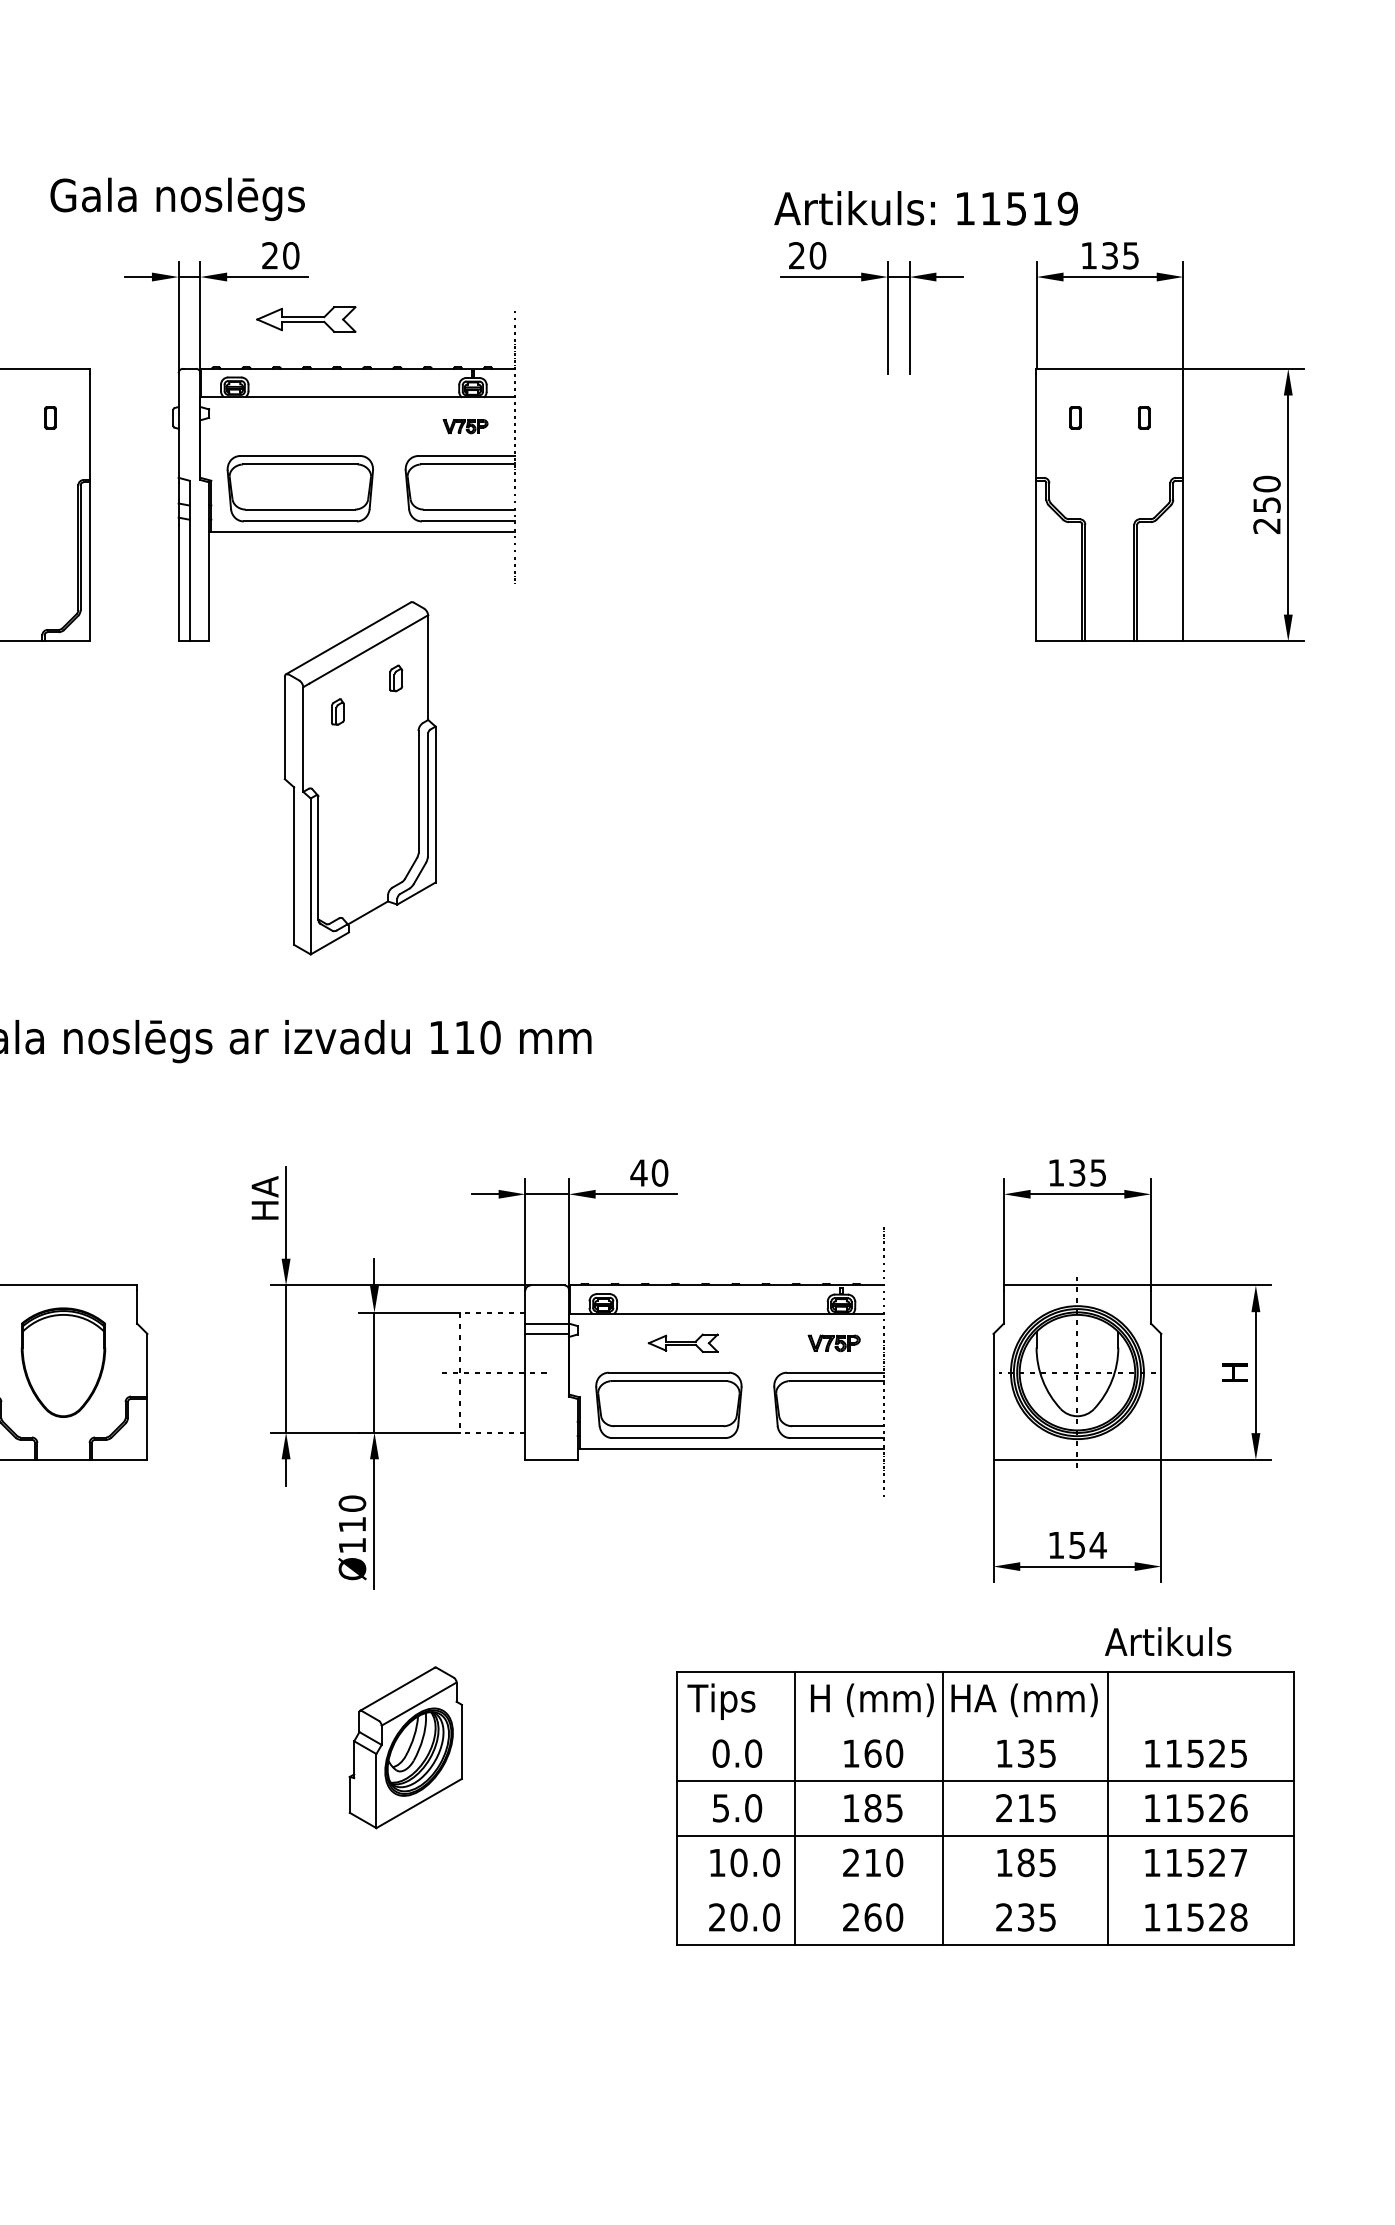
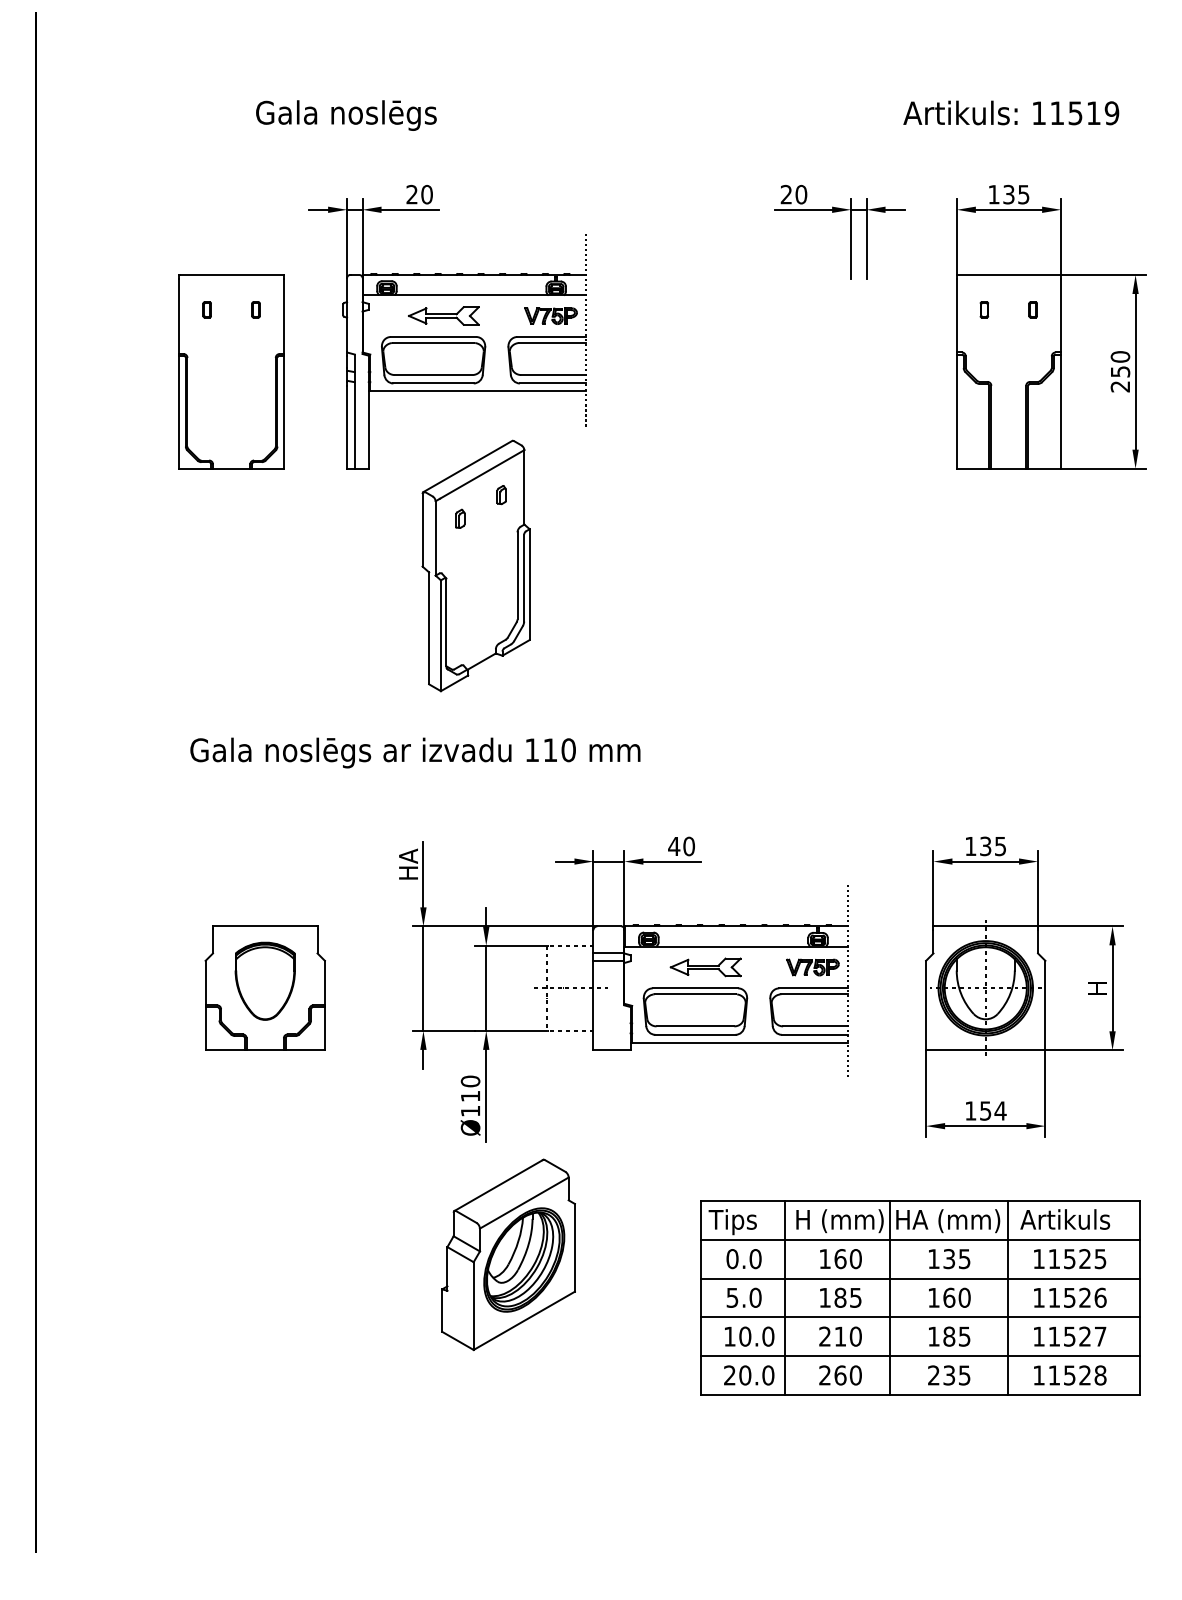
text: (177, 199) -> (346, 115), moved
text: (926, 207) -> (1011, 112), moved
part: (305, 318) -> (443, 315), moved
part: (464, 425) -> (550, 315), size x1.67
part: (683, 1343) -> (705, 967), size x1.43
part: (833, 1343) -> (812, 967), size x1.43
text: (1168, 1641) -> (1065, 1219), moved
line: (984, 1726) -> (919, 1239), added
part: (405, 1747) -> (508, 1254), size x1.67
text: (1026, 1807) -> (949, 1297), 215 -> 160
line: (984, 1890) -> (919, 1356), added

